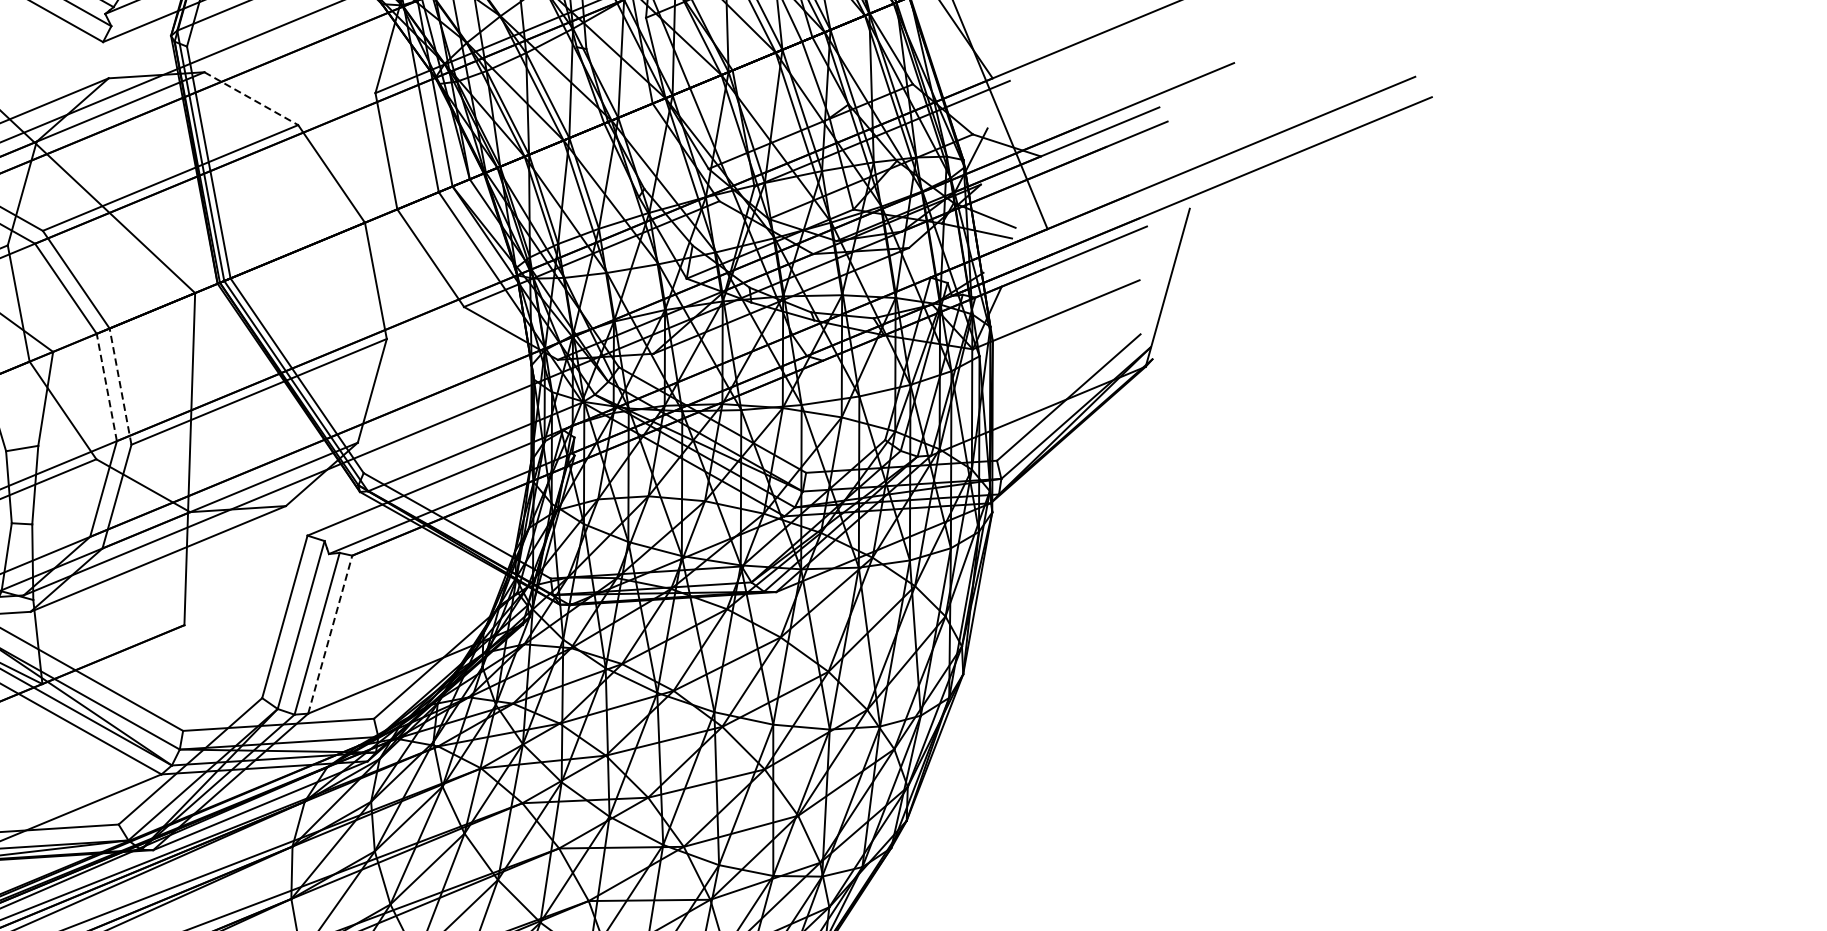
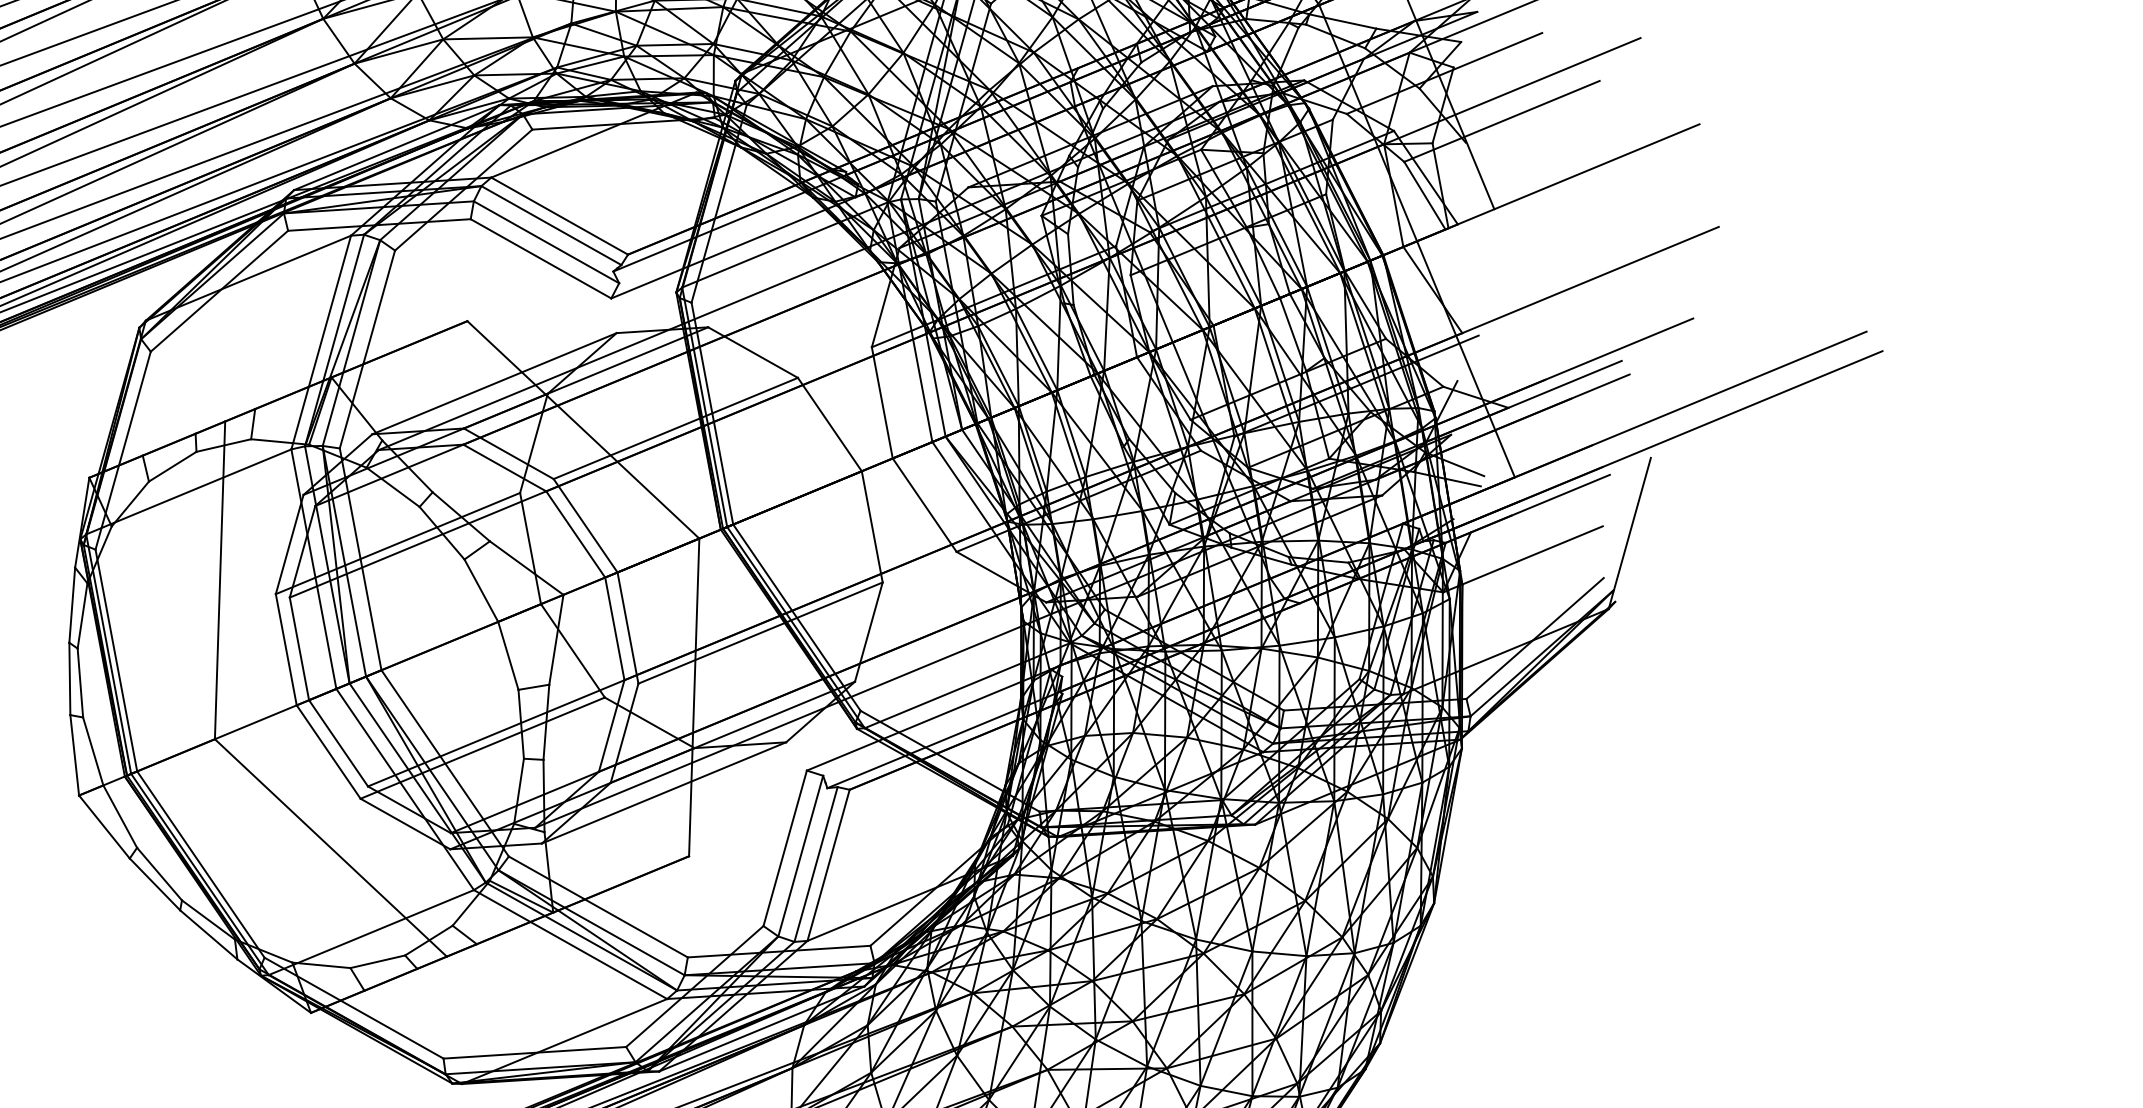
line: (251, 98) -> (753, 352), dashed -> solid
line: (106, 387) -> (614, 628), dashed -> solid
line: (120, 387) -> (627, 628), dashed -> solid
line: (330, 633) -> (828, 864), dashed -> solid

